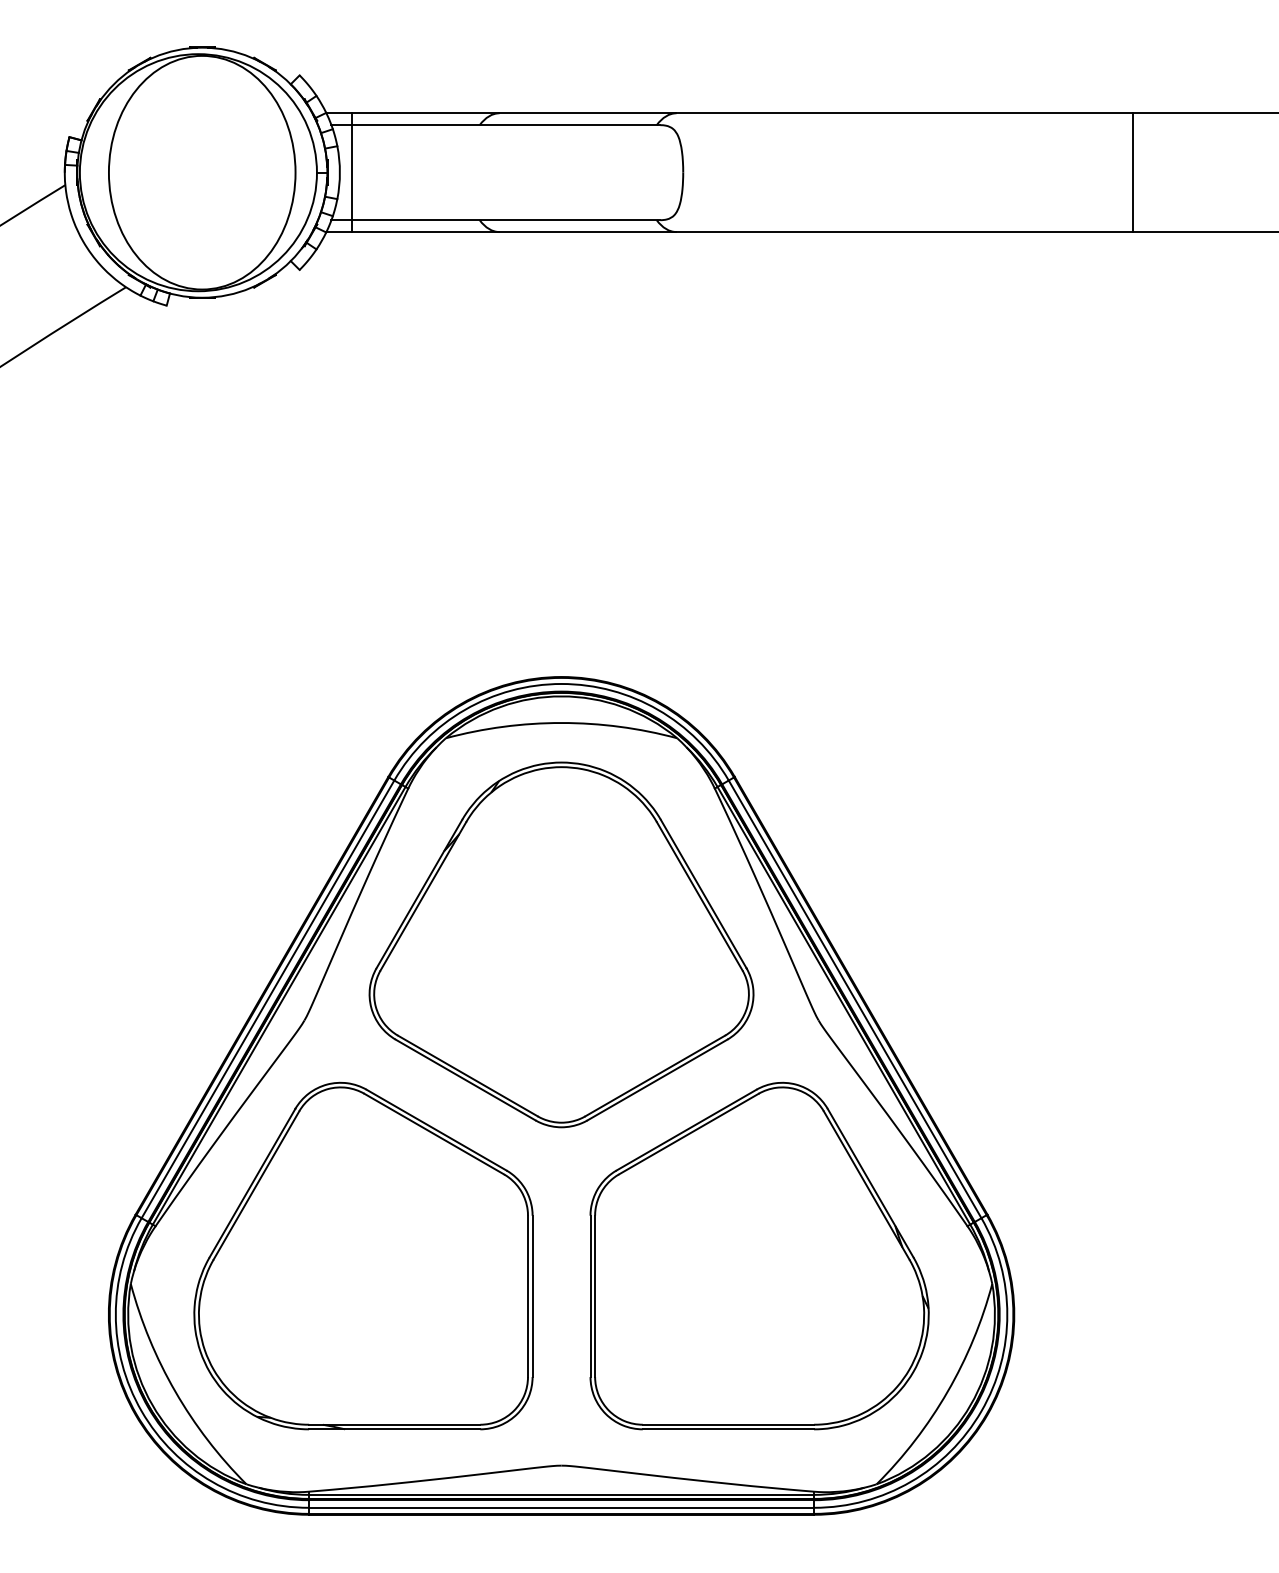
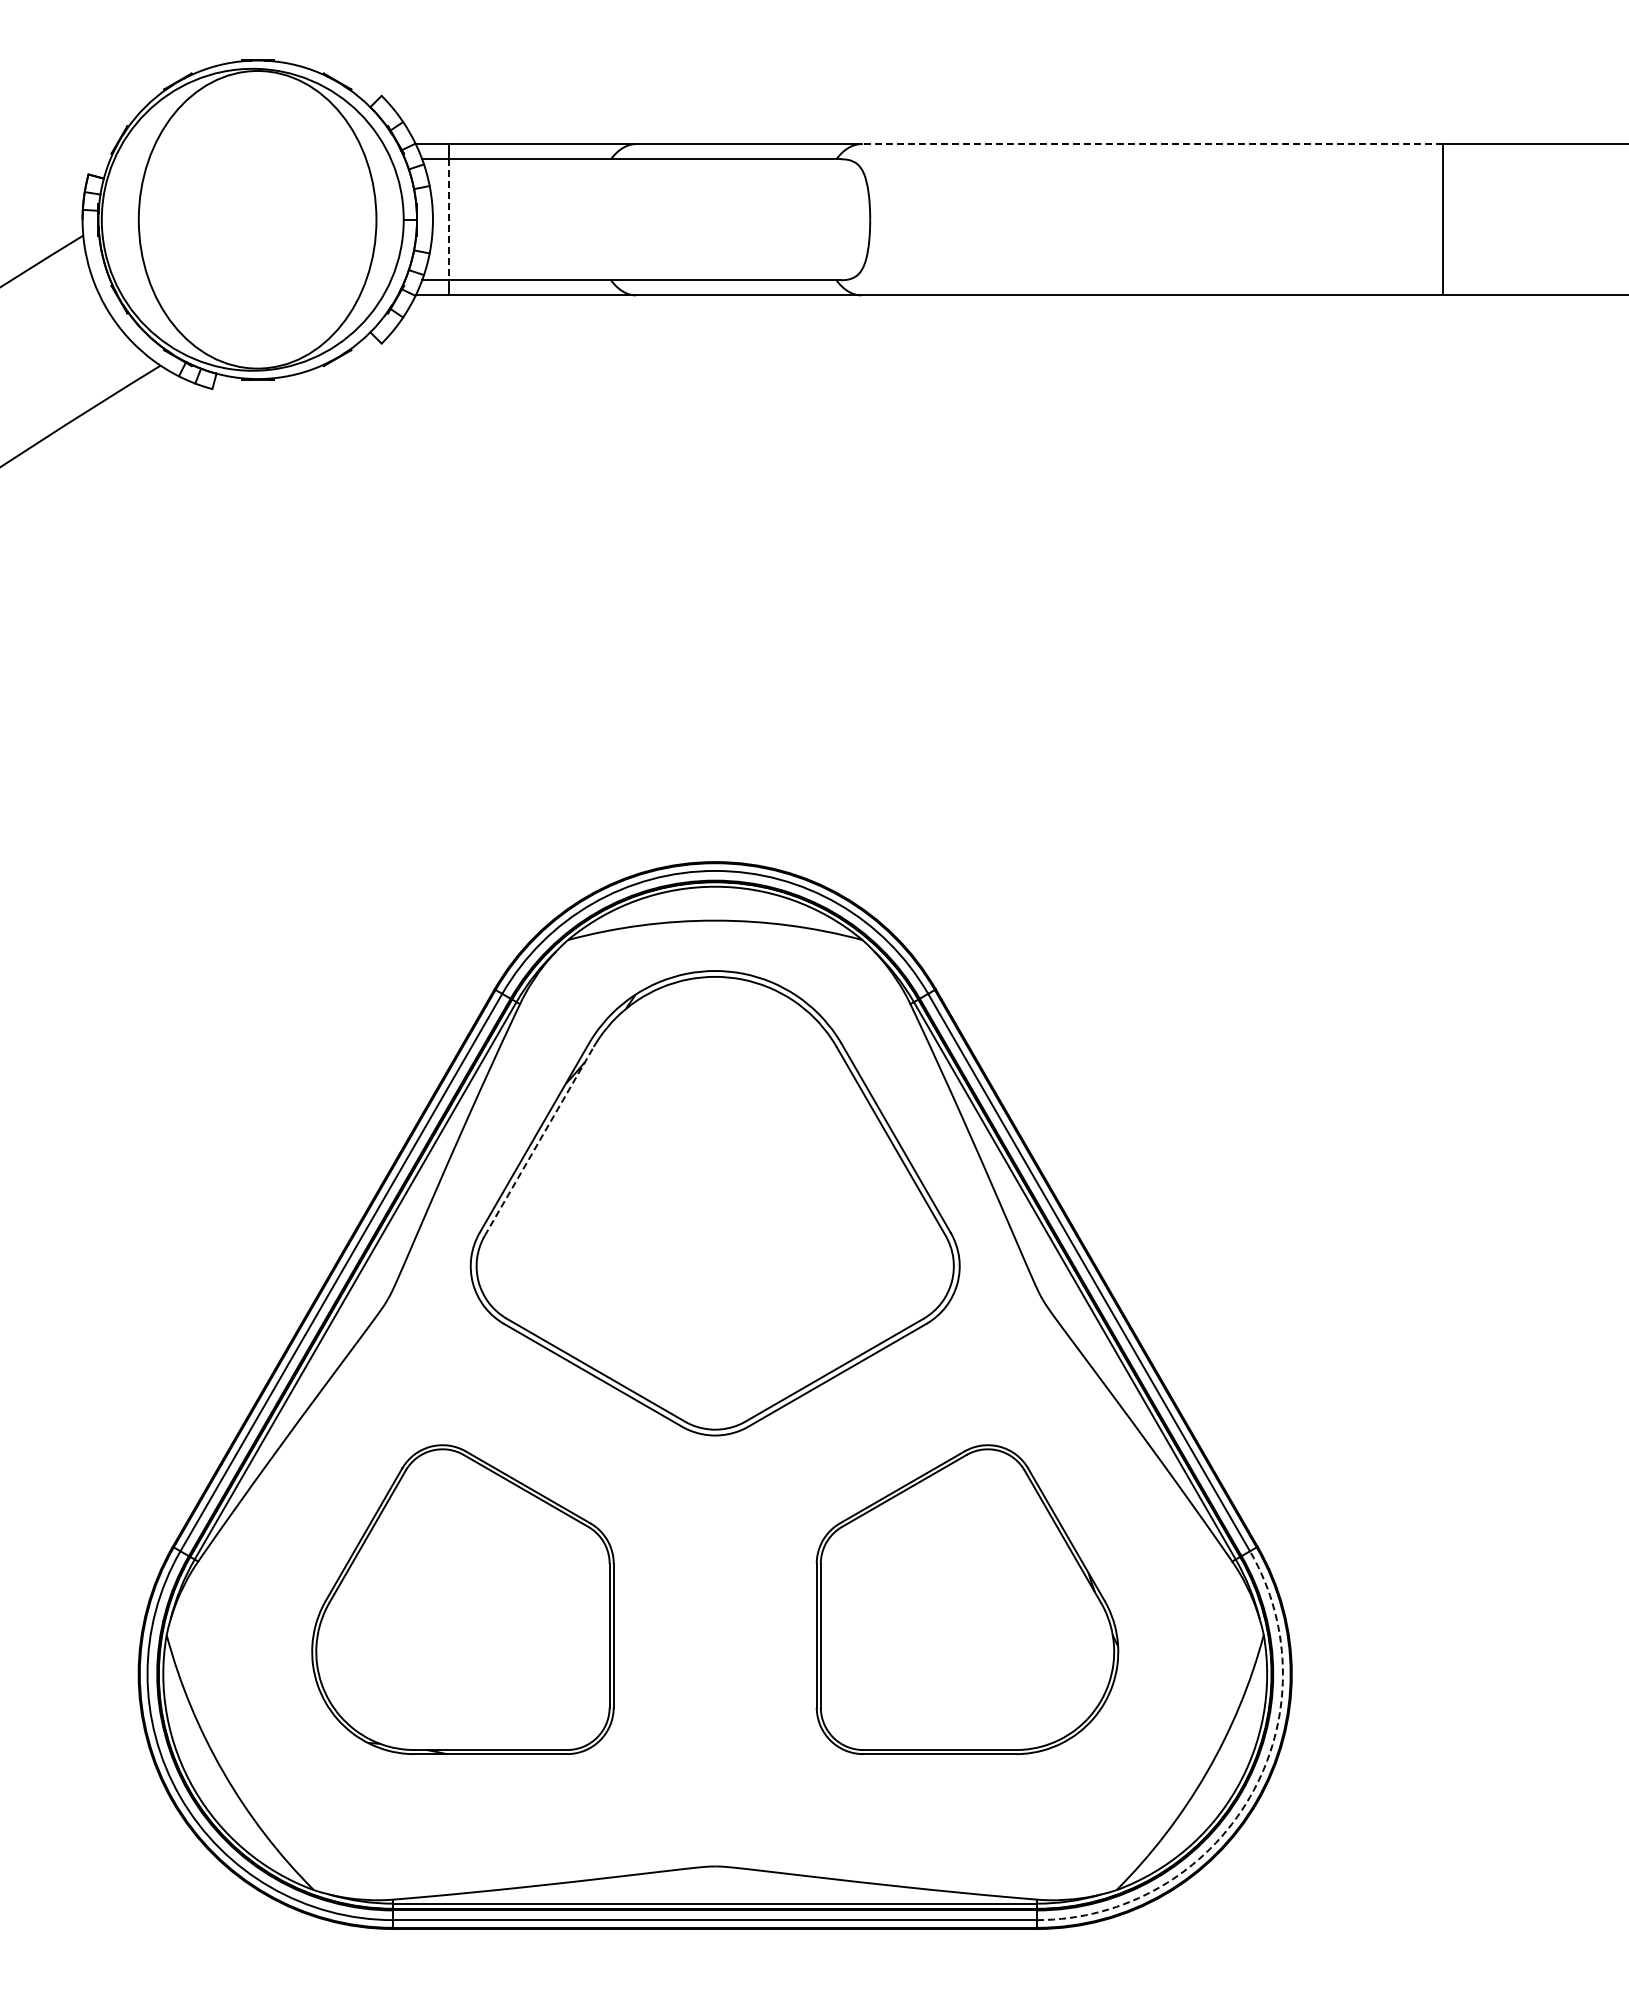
line: (904, 113) -> (1152, 144), solid -> dashed
line: (352, 172) -> (448, 219), solid -> dashed
line: (423, 896) -> (539, 1141), solid -> dashed
part: (363, 1256) -> (462, 1599), size x0.7
part: (759, 1256) -> (967, 1599), size x0.7
arc: (981, 1411) -> (1250, 1797), solid -> dashed

